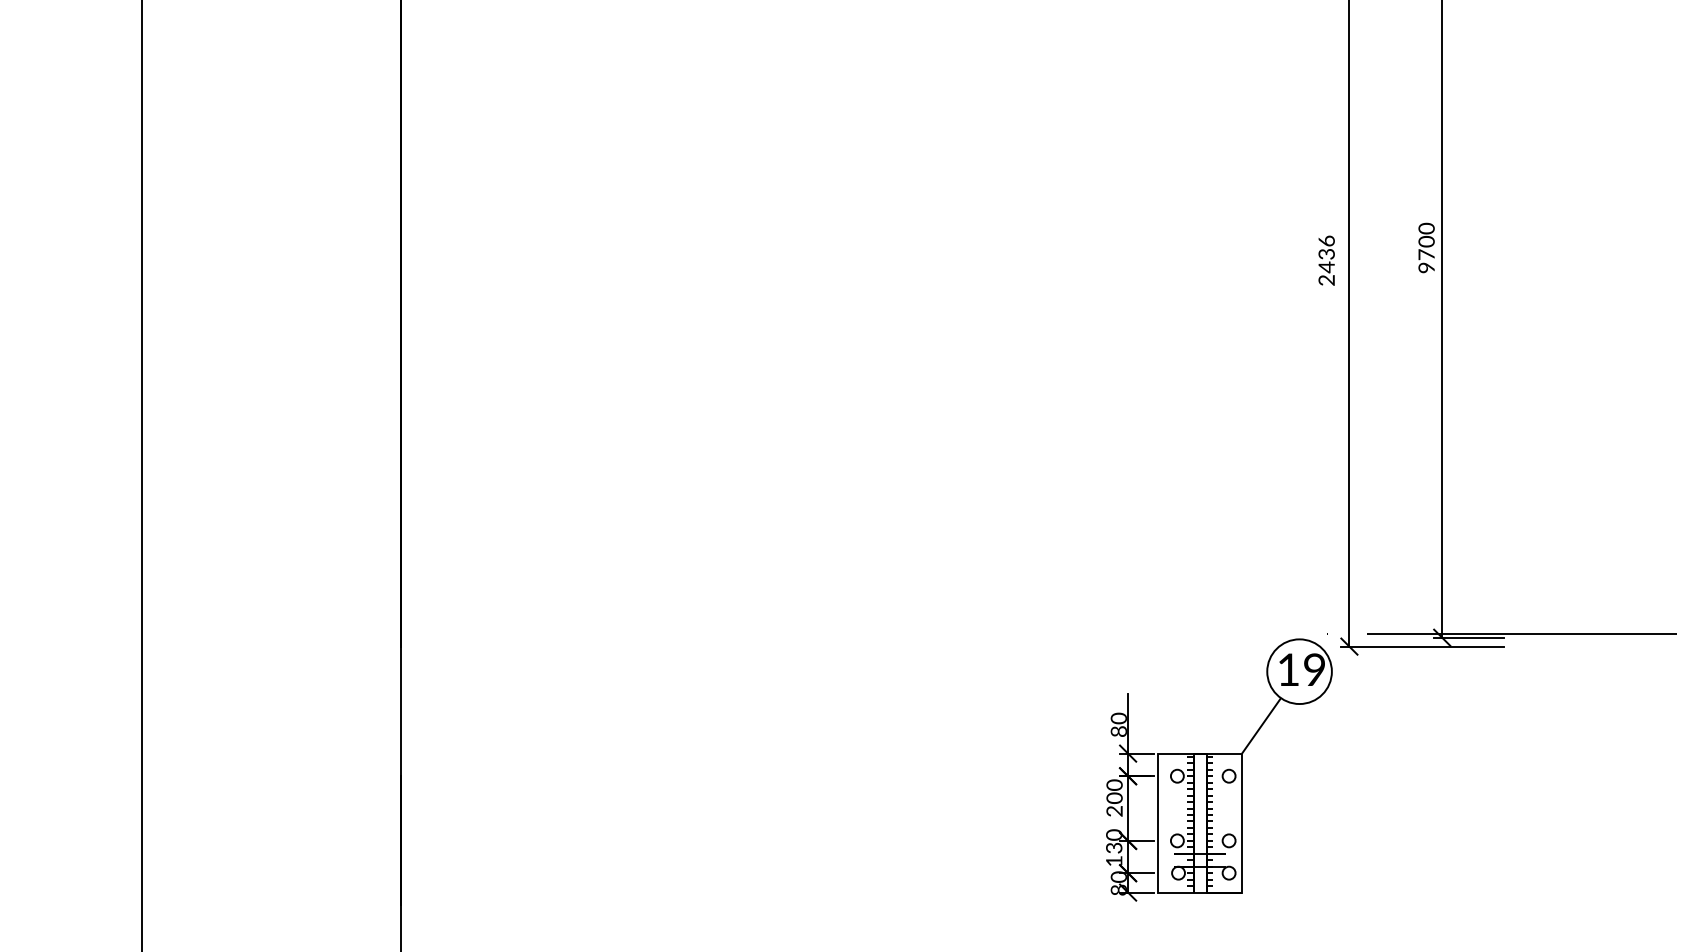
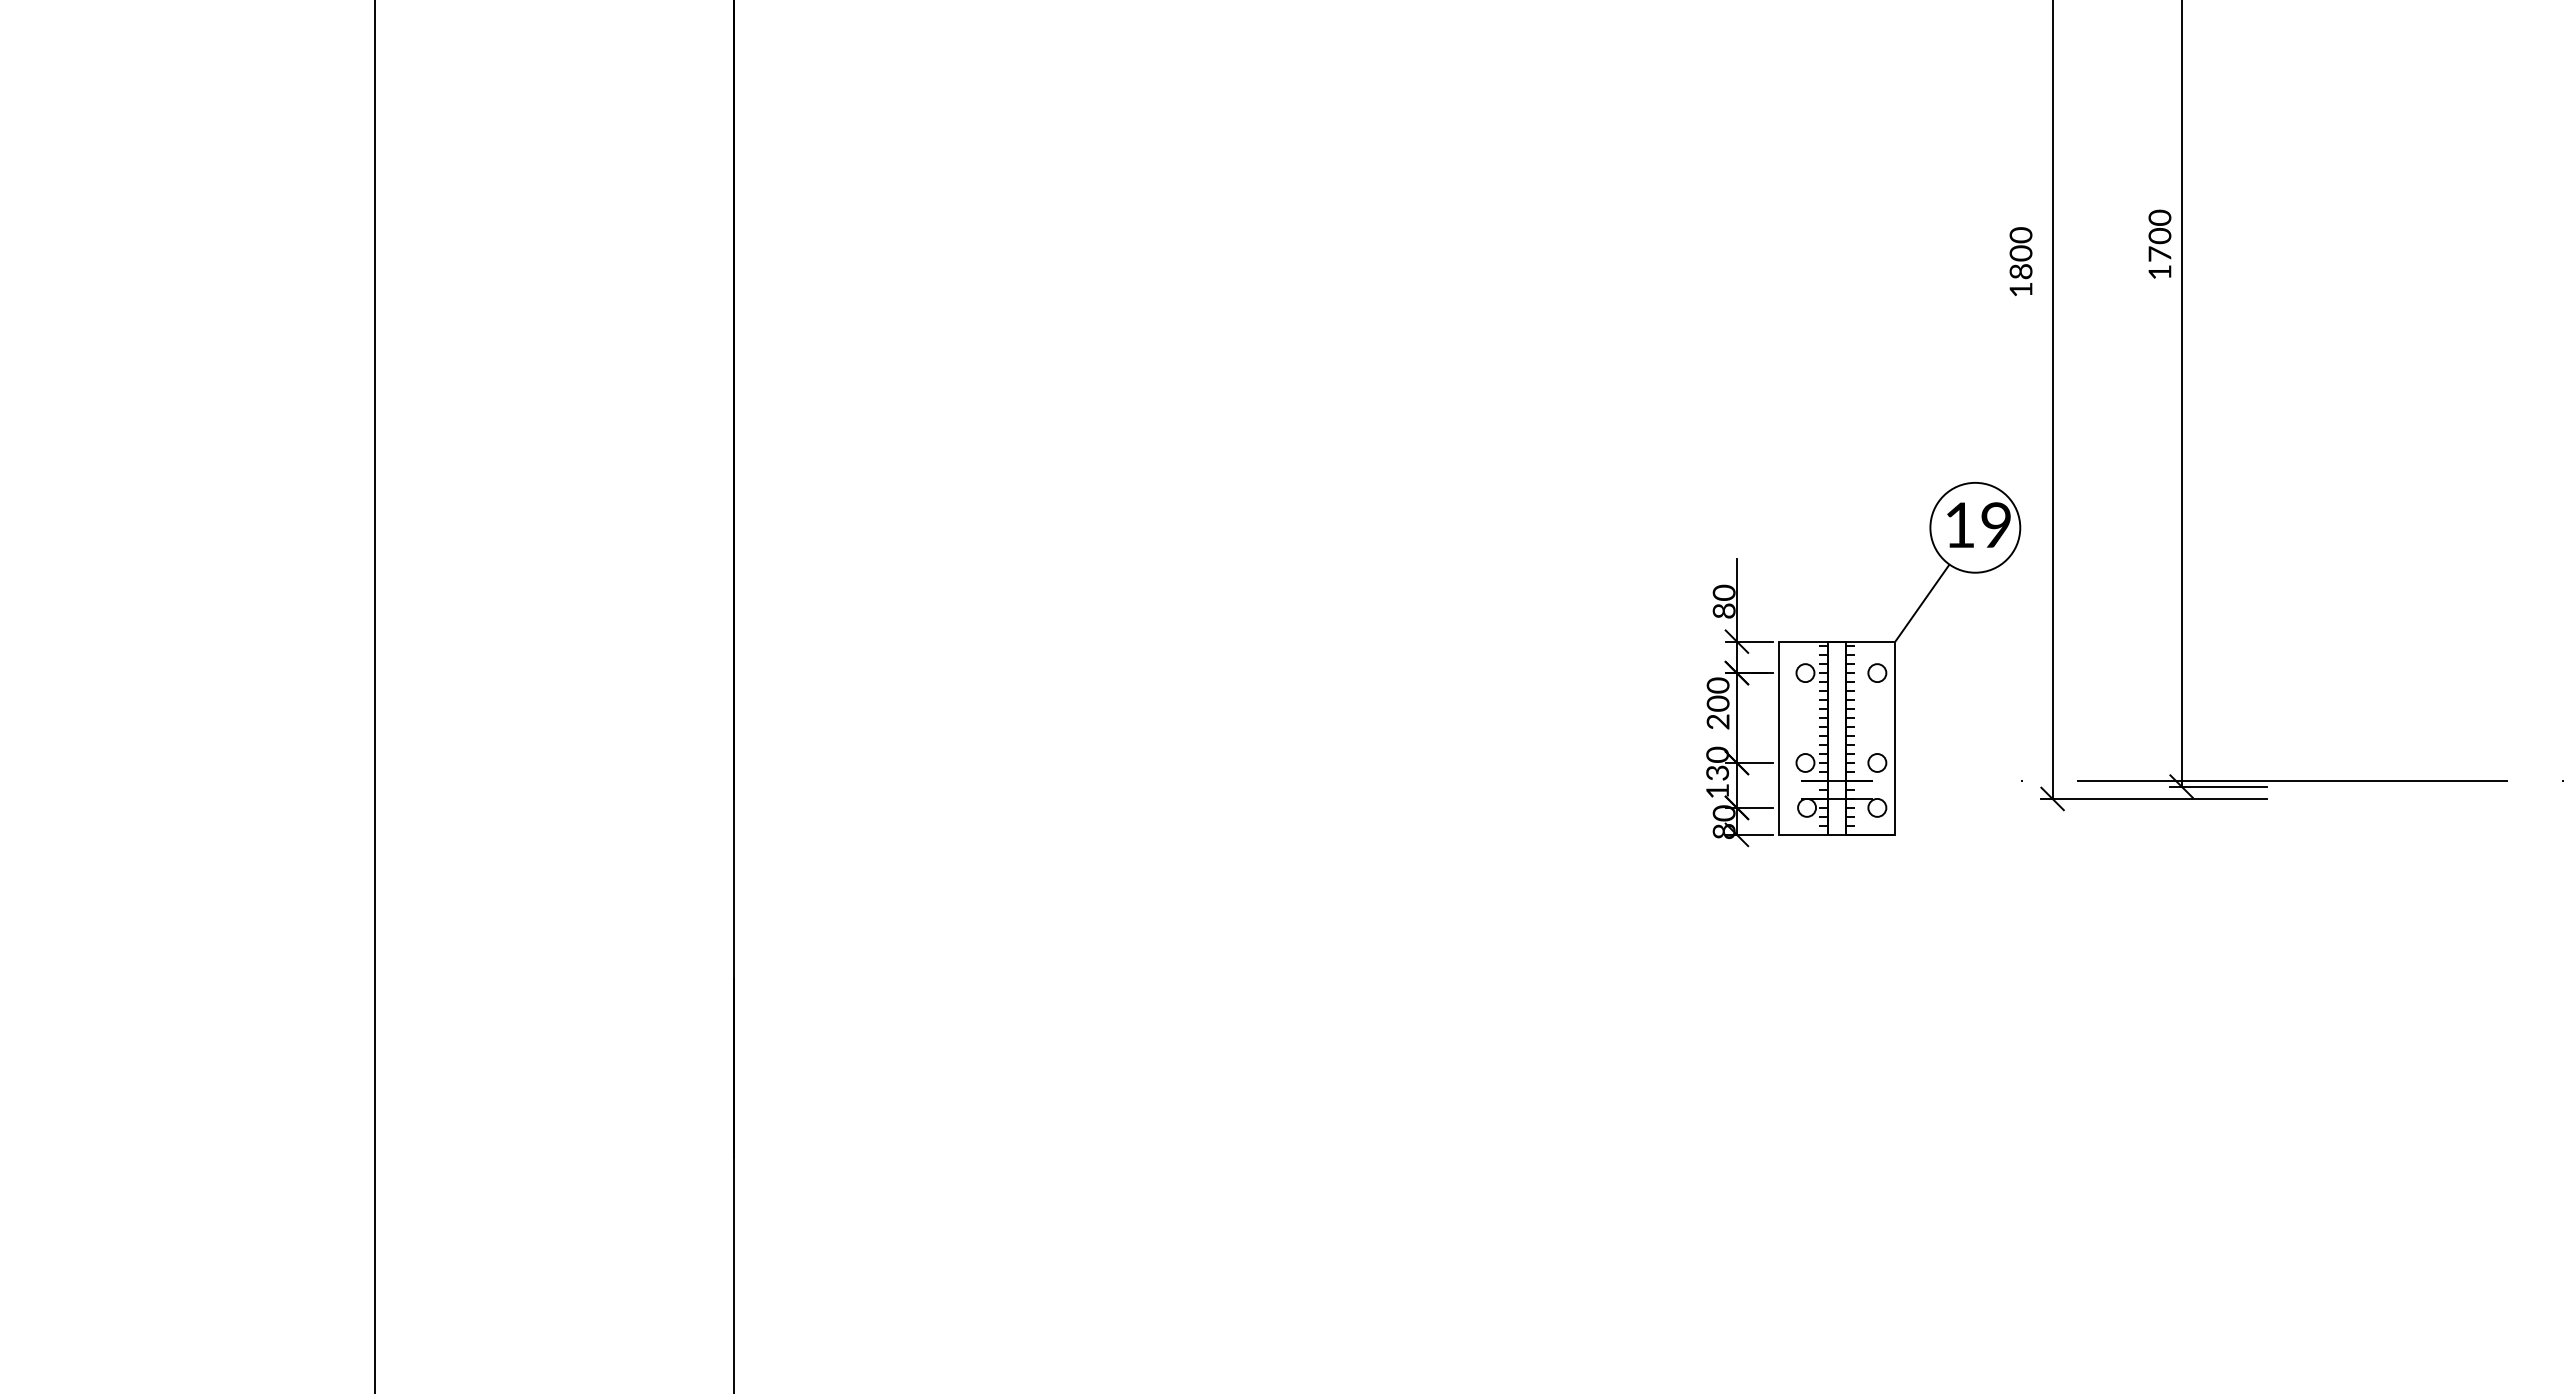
text: (1326, 260) -> (2020, 262), 2436 -> 1800
text: (1426, 267) -> (2159, 272), 9700 -> 1700
part: (1219, 770) -> (1863, 664), moved

